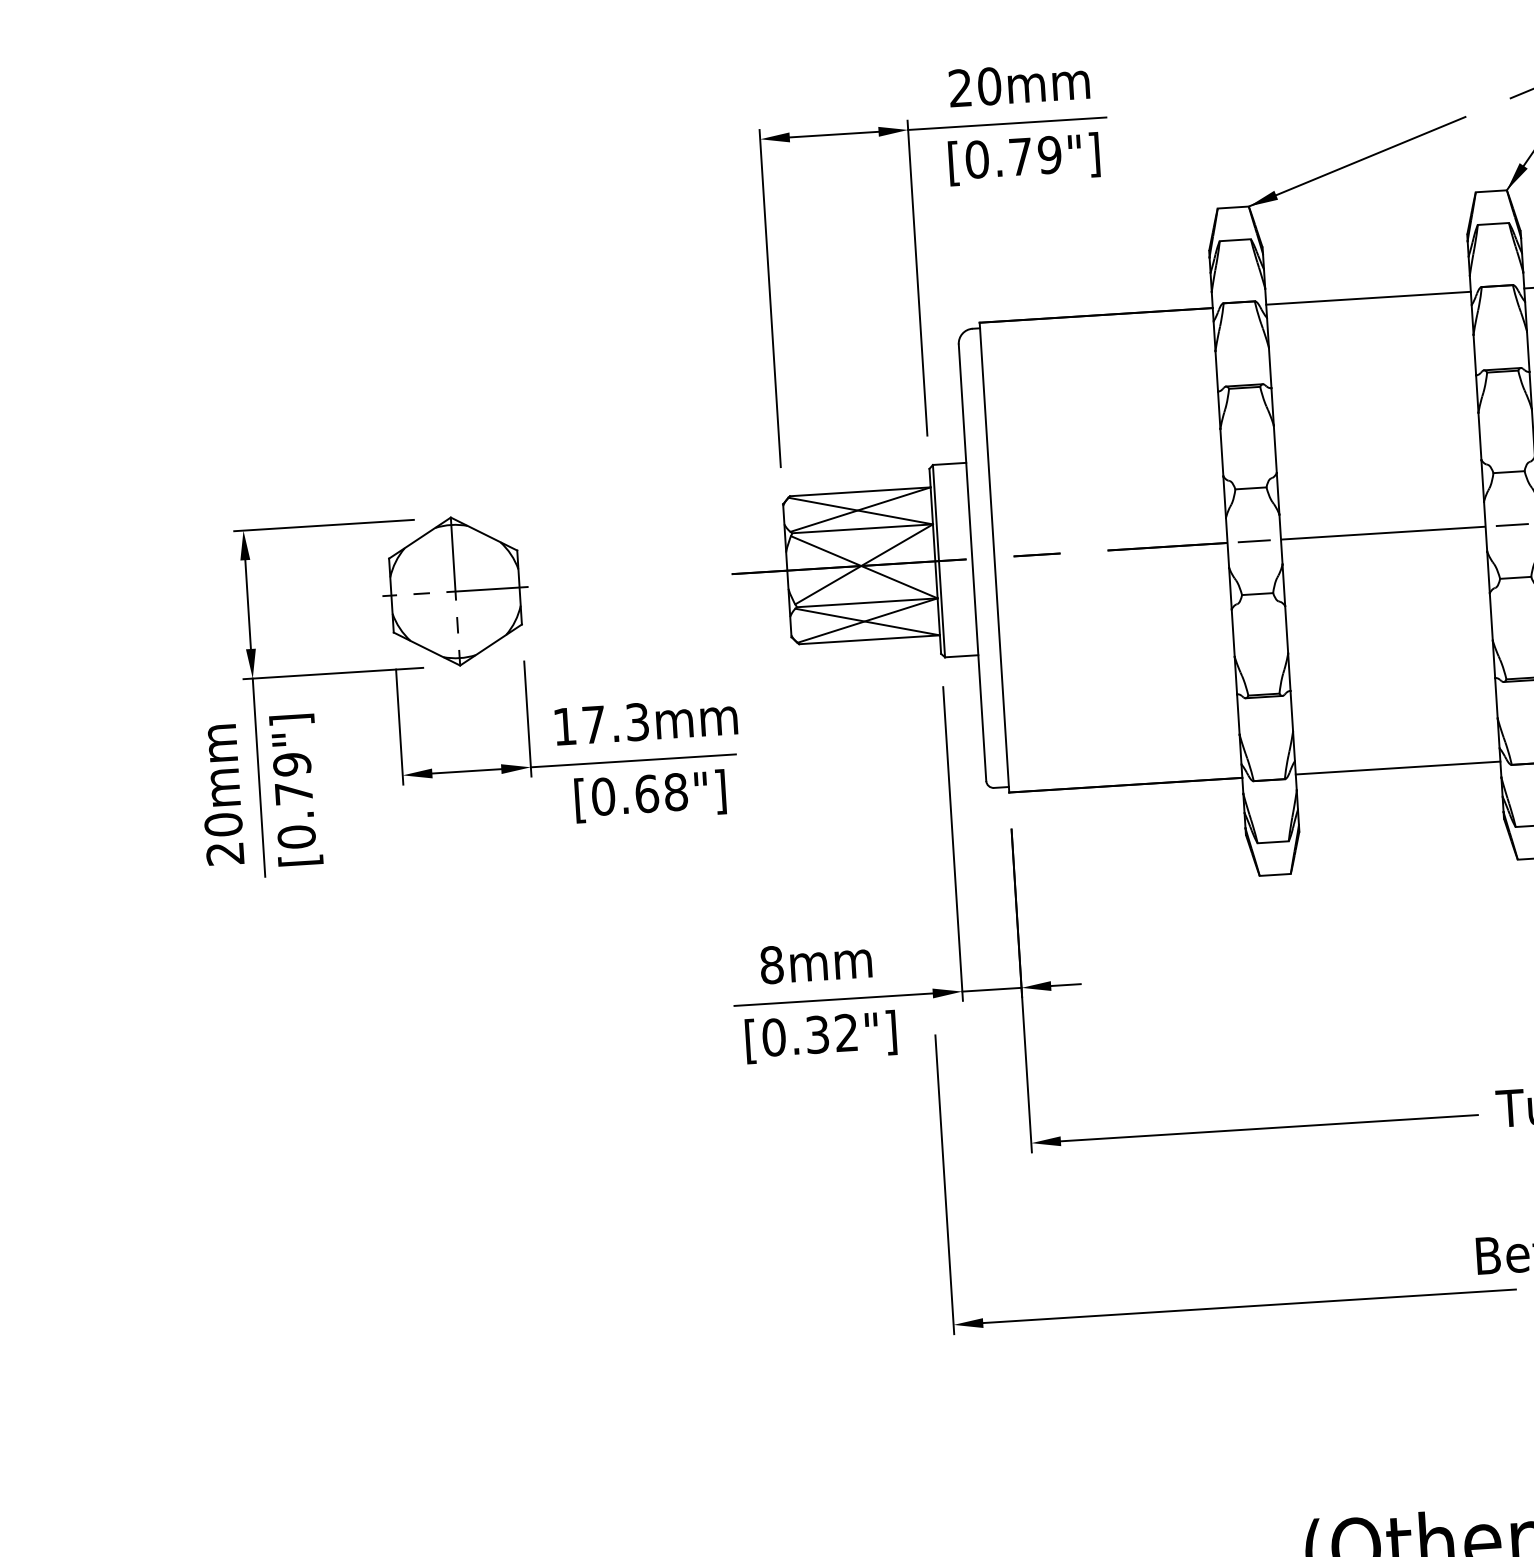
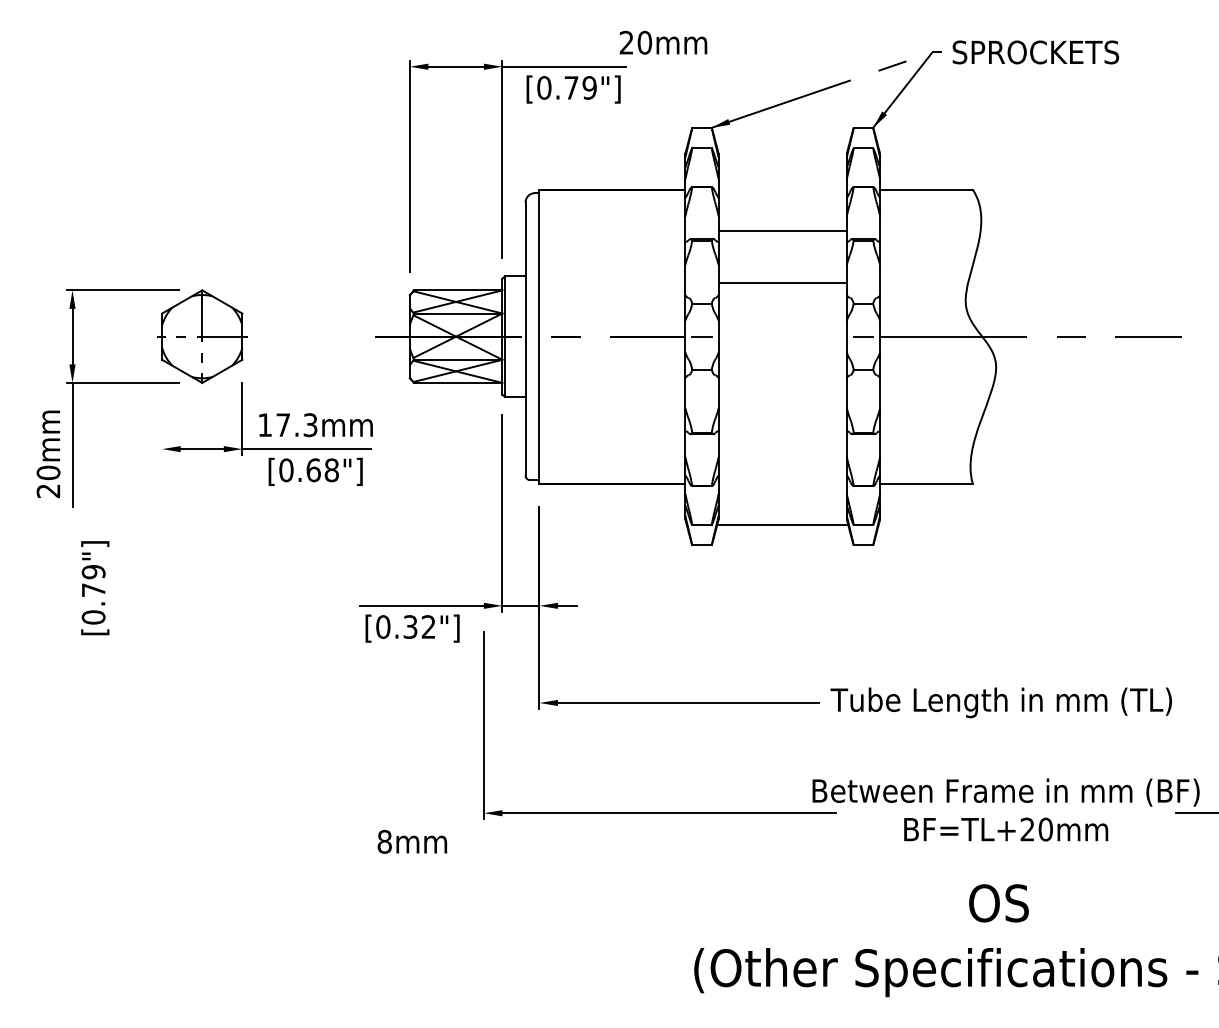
text: (1019, 84) -> (663, 42), moved
line: (1368, 297) -> (782, 230), moved
line: (1382, 532) -> (782, 282), moved
line: (400, 726) -> (162, 418), removed
line: (1397, 767) -> (782, 524), moved
text: (296, 790) -> (95, 588), moved
text: (816, 961) -> (412, 841), moved

